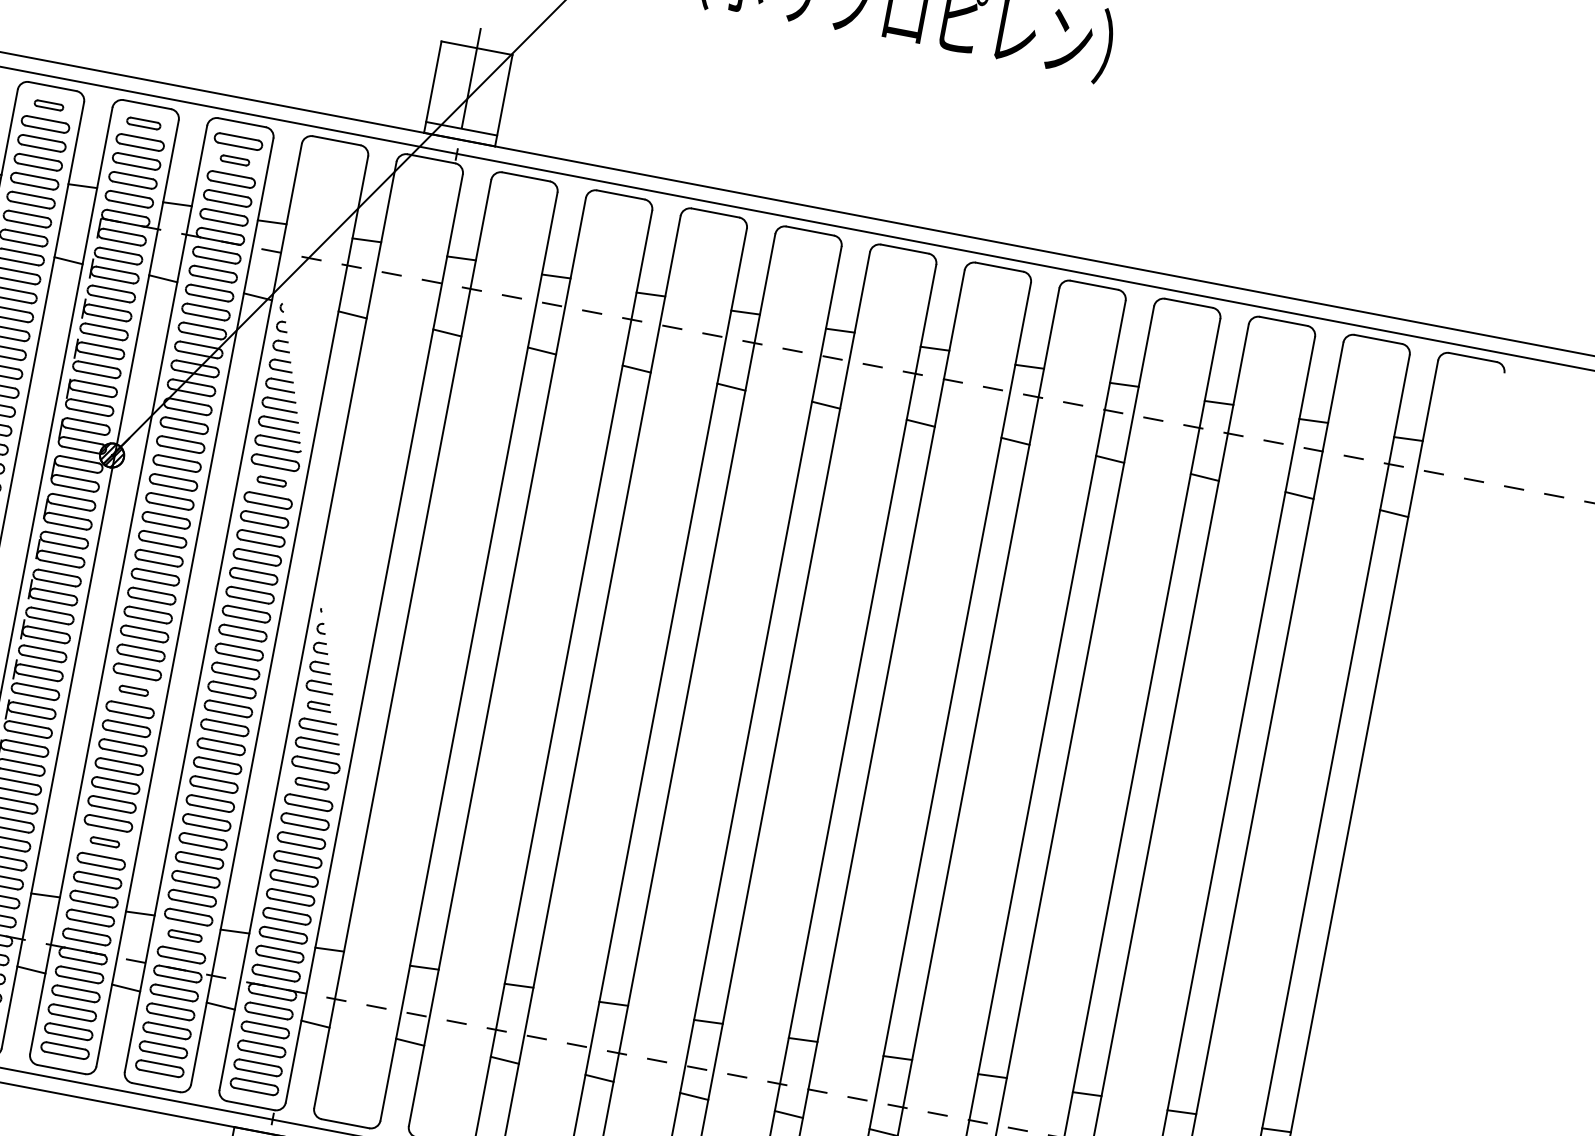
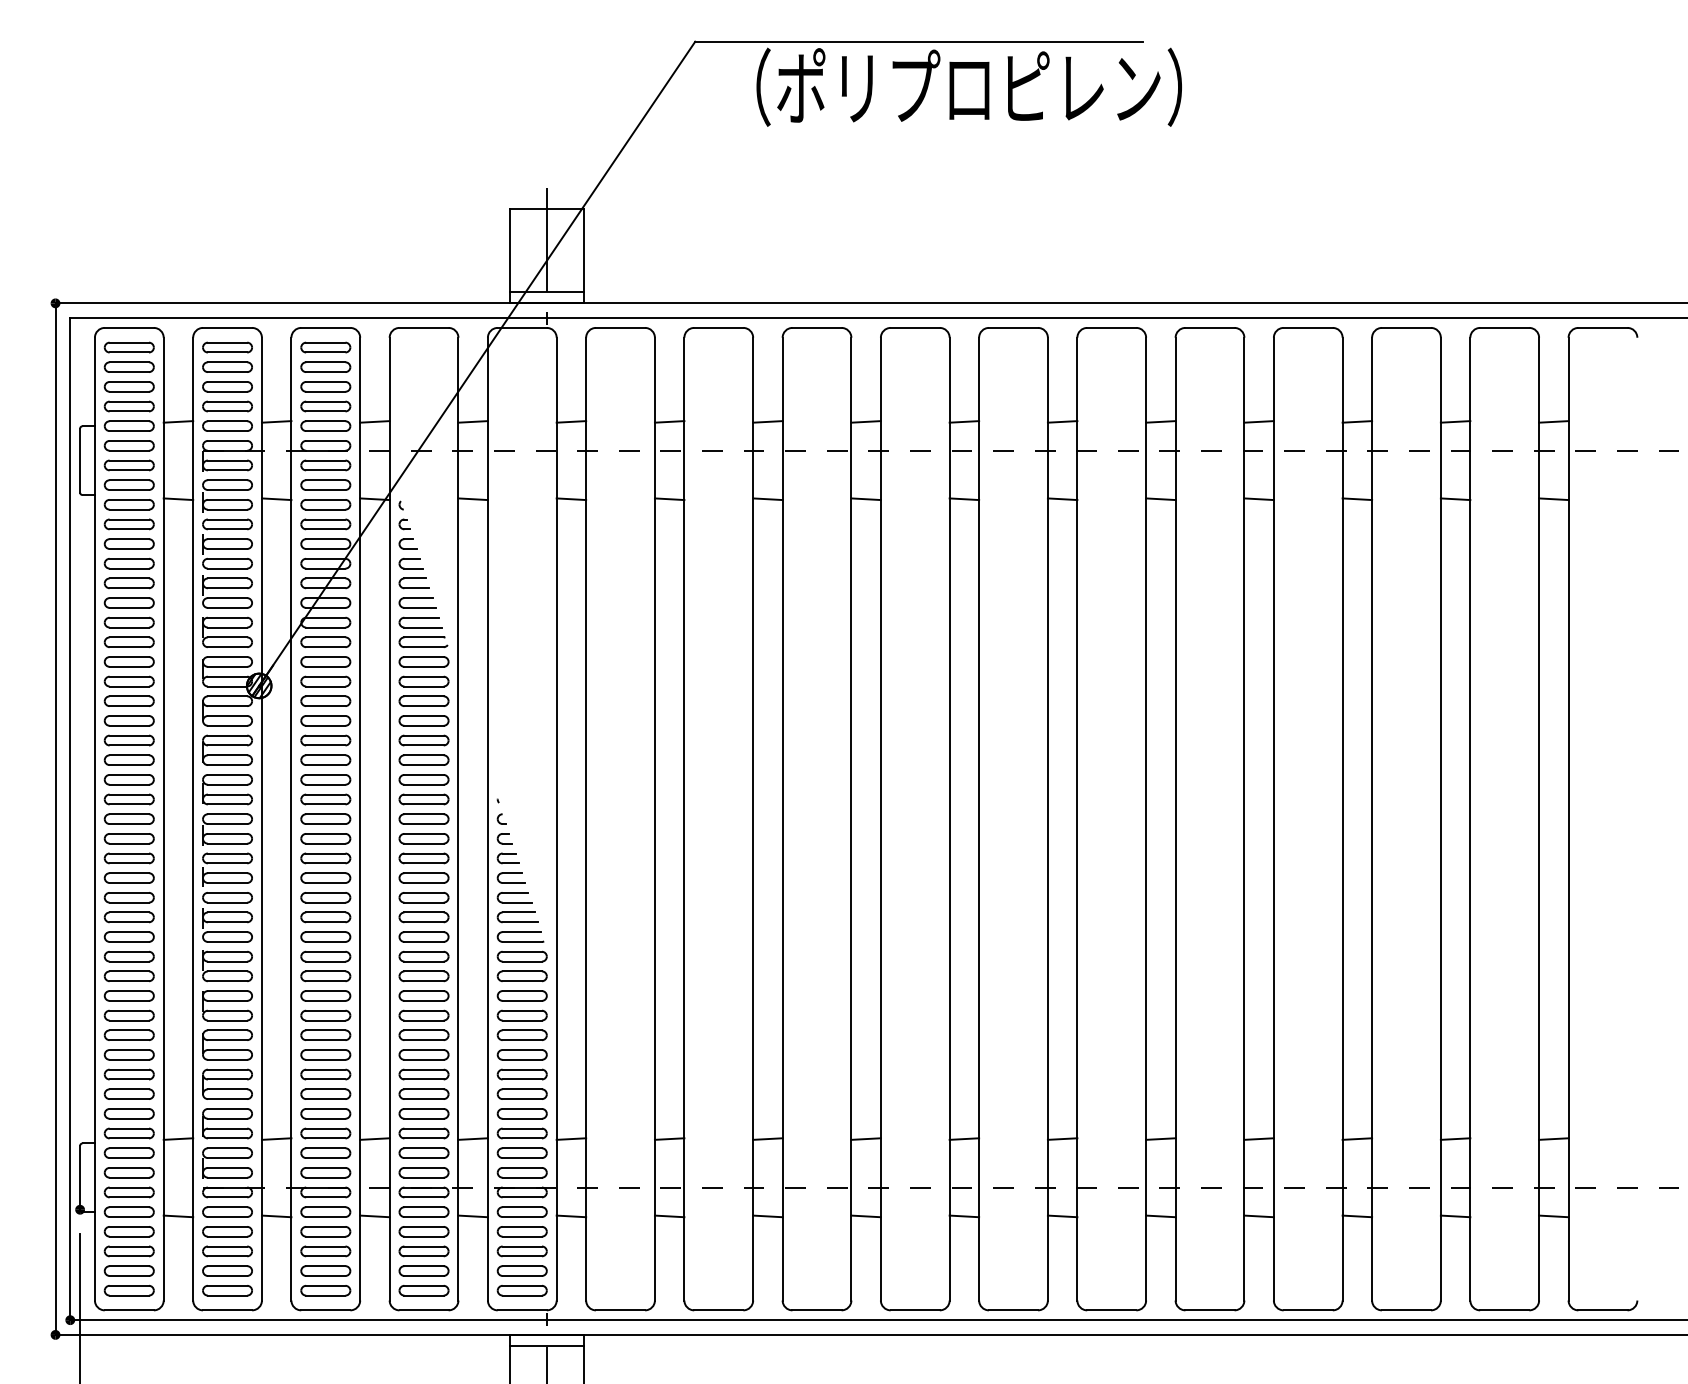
part: (48, 105) -> (128, 347), size x1.67
part: (143, 123) -> (227, 347), size x1.43
part: (234, 159) -> (325, 366), size x1.67
part: (271, 481) -> (423, 681), size x1.67
part: (133, 690) -> (325, 917), size x1.67
part: (319, 706) -> (514, 897), size x1.43
part: (311, 783) -> (521, 976), size x1.43
part: (104, 842) -> (325, 1074), size x1.67
part: (184, 935) -> (423, 1152), size x1.43

